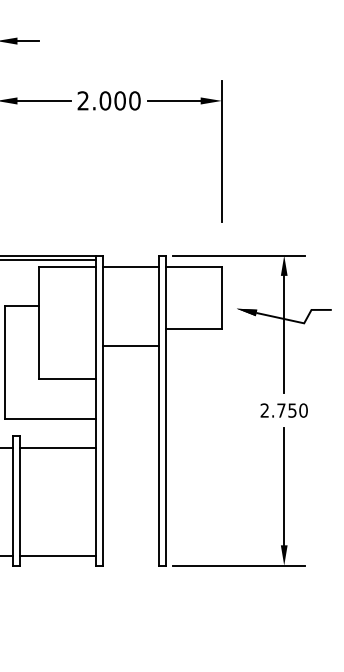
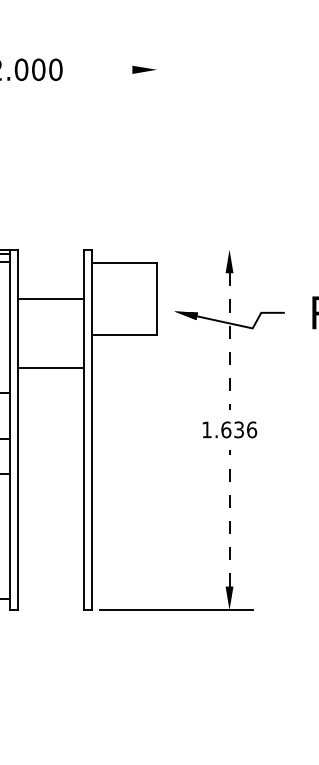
line: (173, 100) -> (100, 69), removed
line: (221, 150) -> (156, 127), removed
line: (238, 255) -> (176, 249), removed
line: (130, 266) -> (50, 298), moved
line: (284, 334) -> (229, 341), solid -> dashed
line: (130, 345) -> (50, 368), moved
text: (283, 410) -> (228, 429), 2.750 -> 1.636
line: (284, 486) -> (229, 518), solid -> dashed

